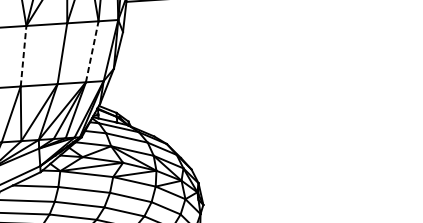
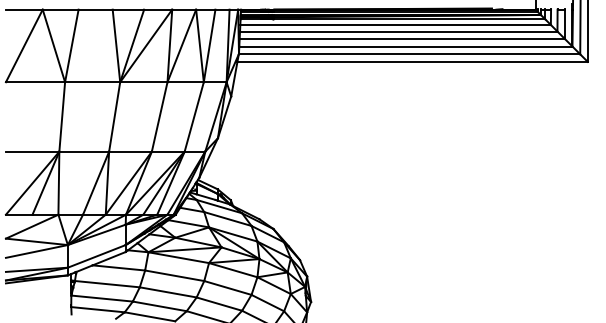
line: (92, 51) -> (194, 116), dashed -> solid
line: (23, 55) -> (114, 116), dashed -> solid

